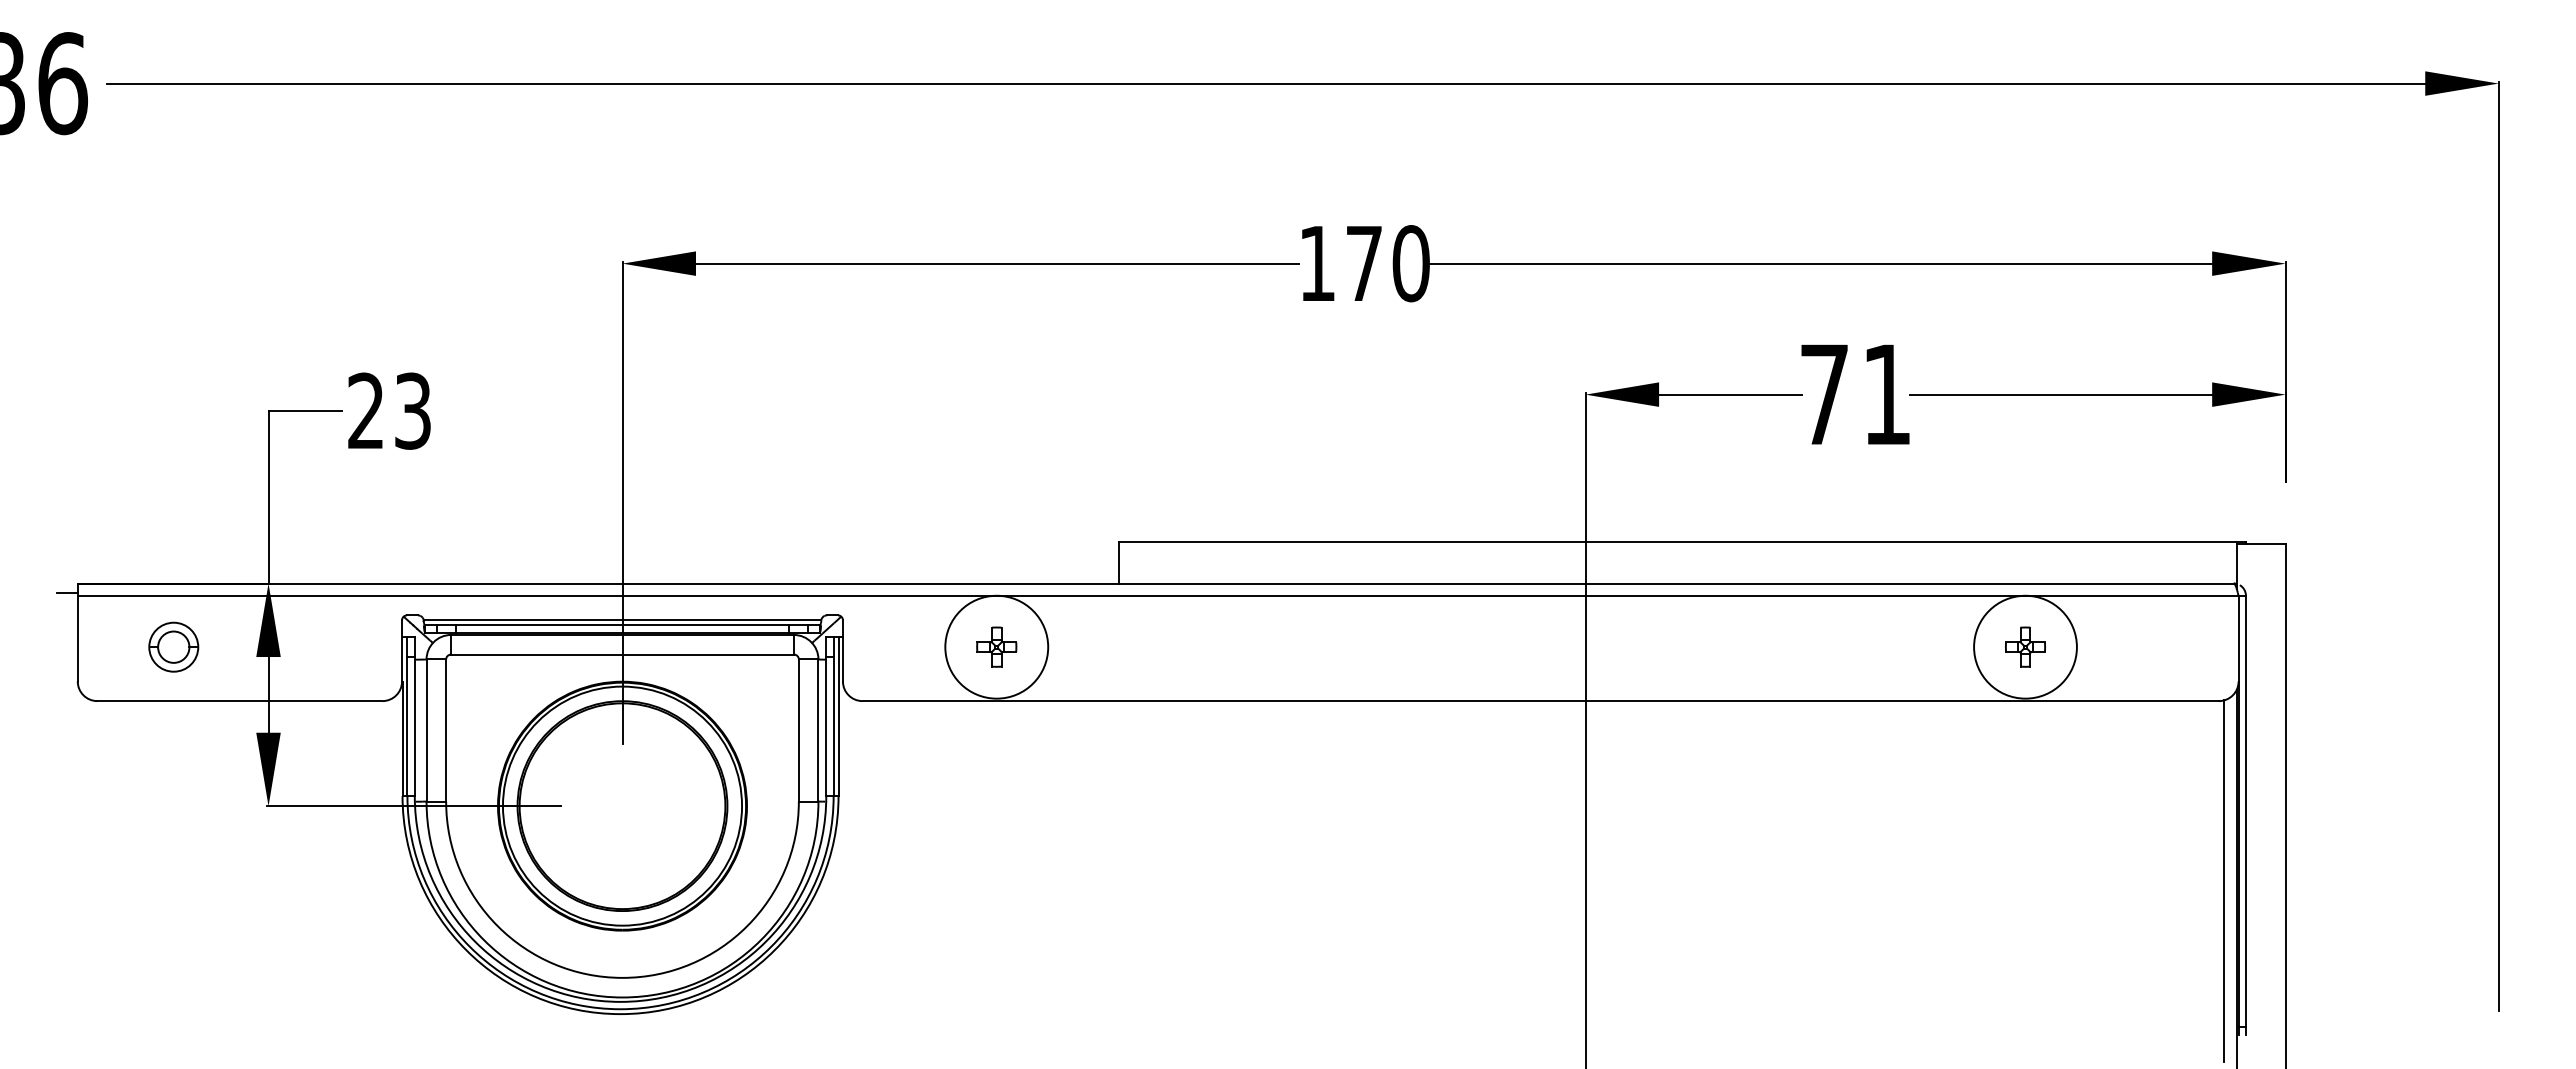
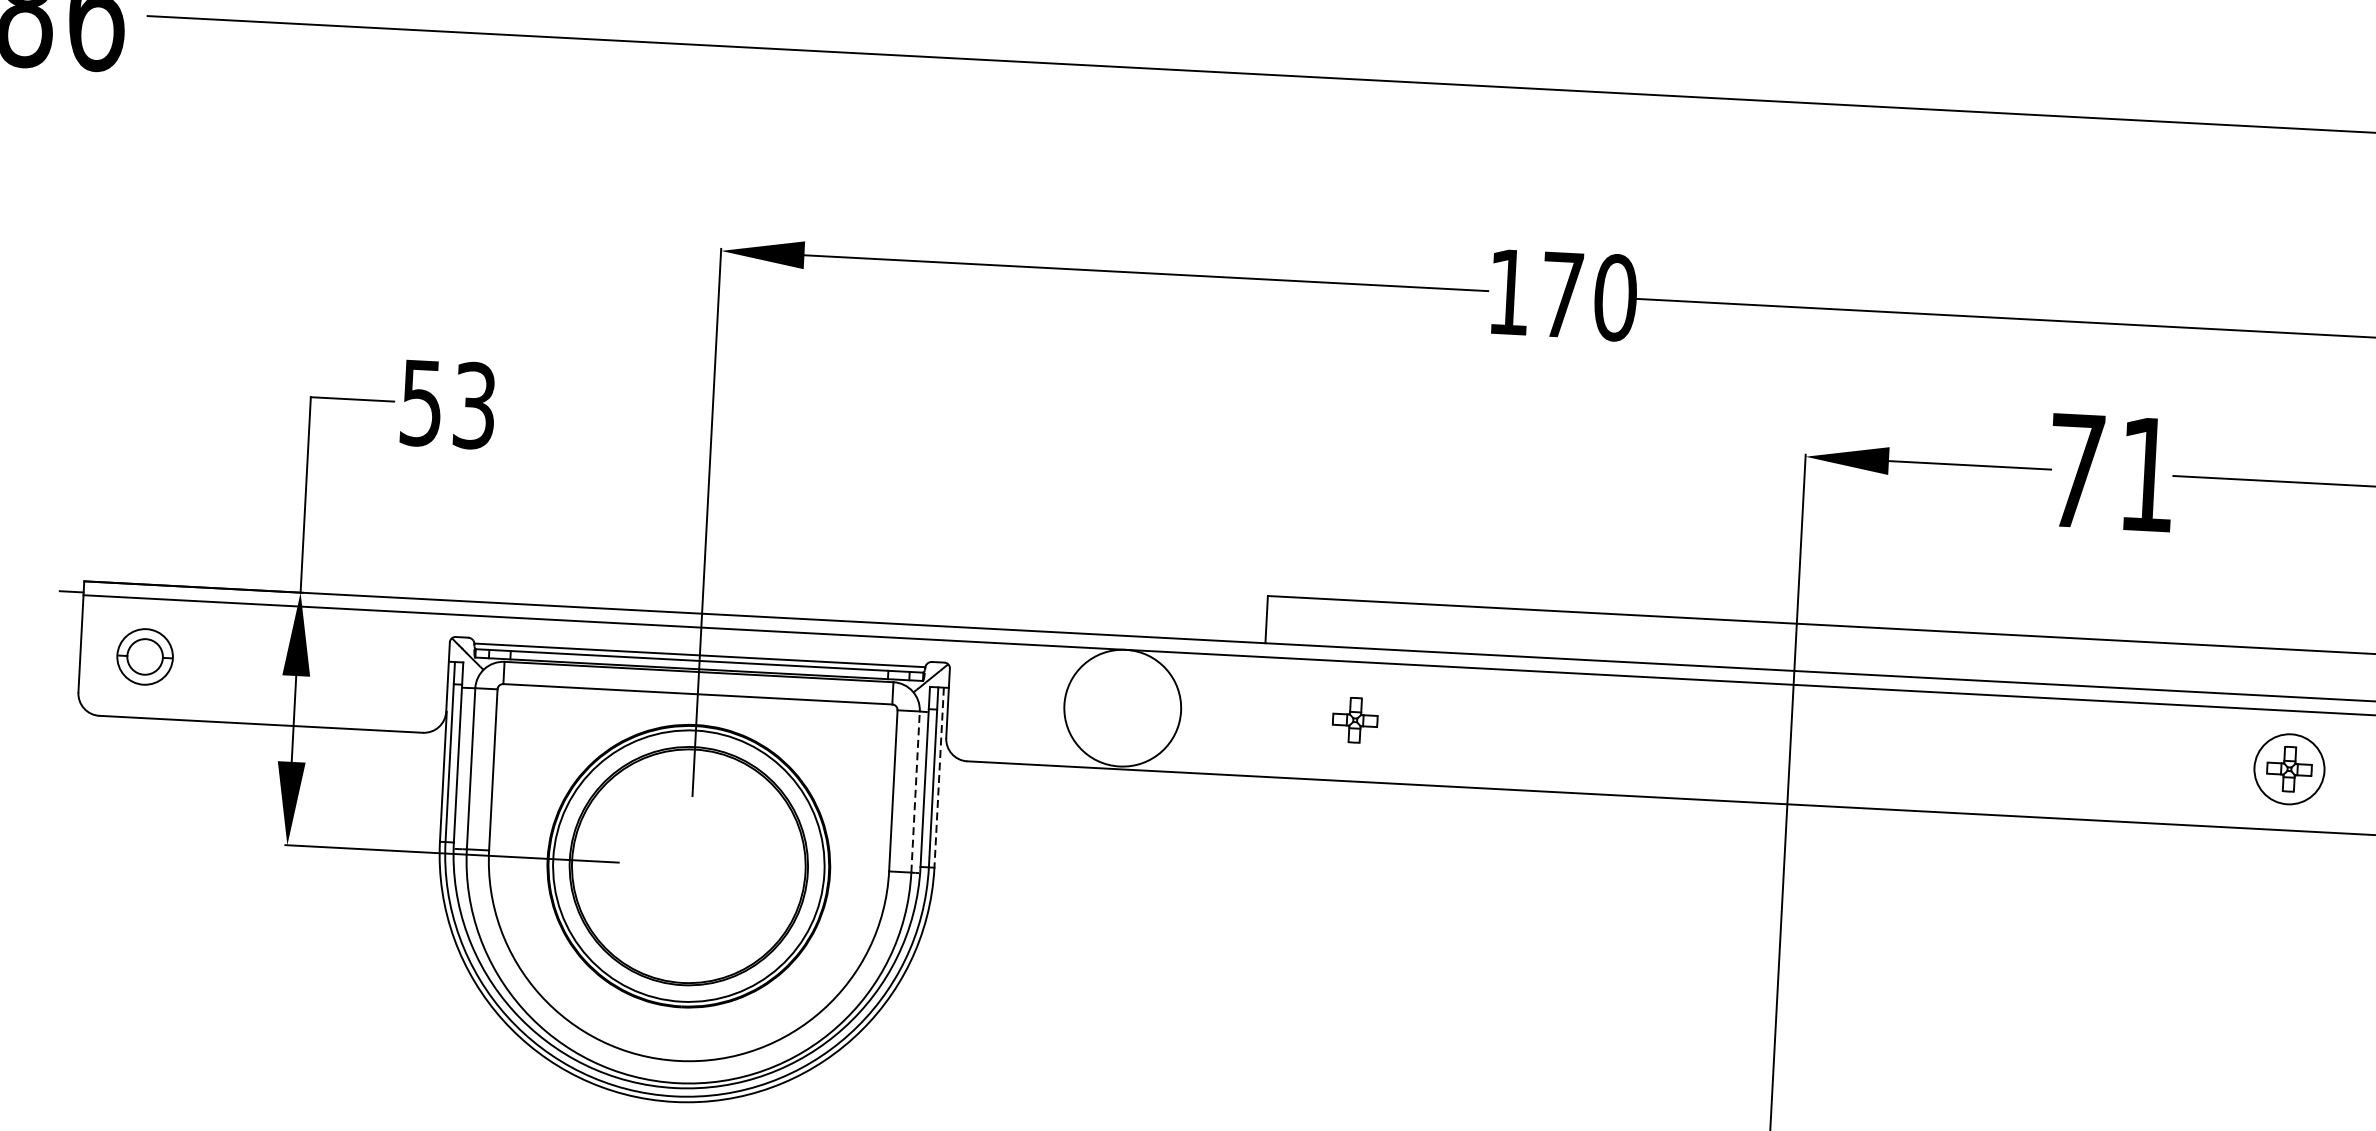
text: (365, 410) -> (420, 402), 23 -> 53
part: (173, 646) -> (144, 656), moved
part: (996, 646) -> (1354, 719), moved
circle: (2025, 646) -> (2289, 768), size x0.6
line: (838, 717) -> (939, 778), solid -> dashed
line: (818, 730) -> (915, 792), solid -> dashed

